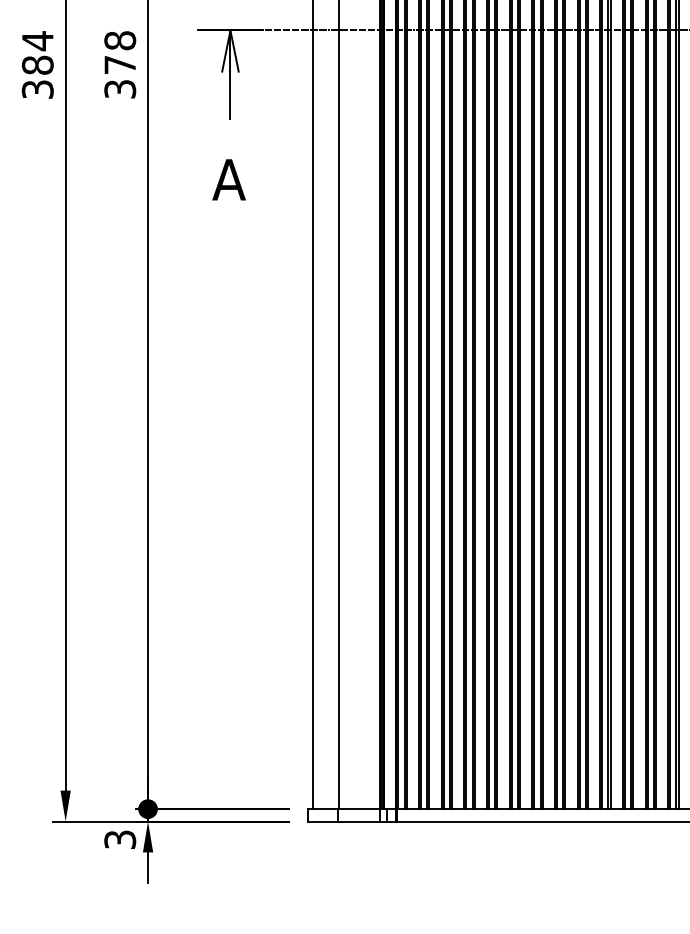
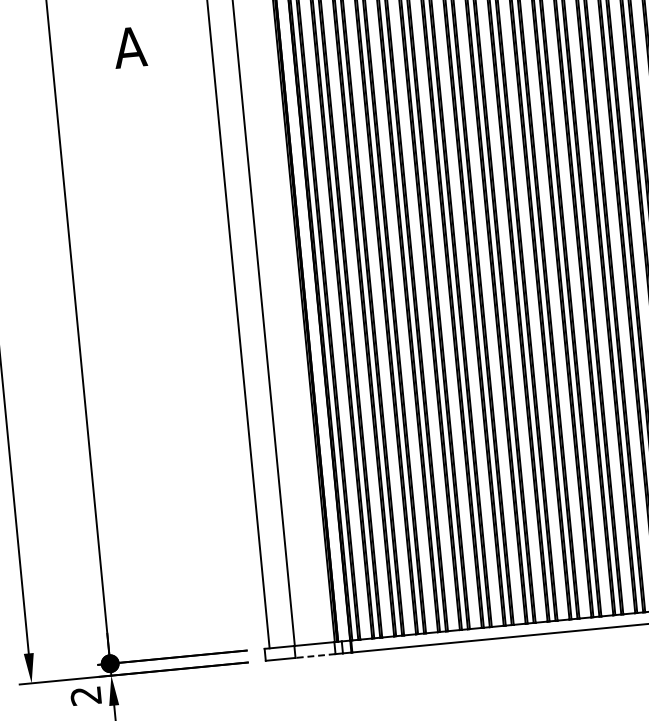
line: (359, 821) -> (315, 655), solid -> dashed
text: (120, 839) -> (86, 695), 3 -> 2

